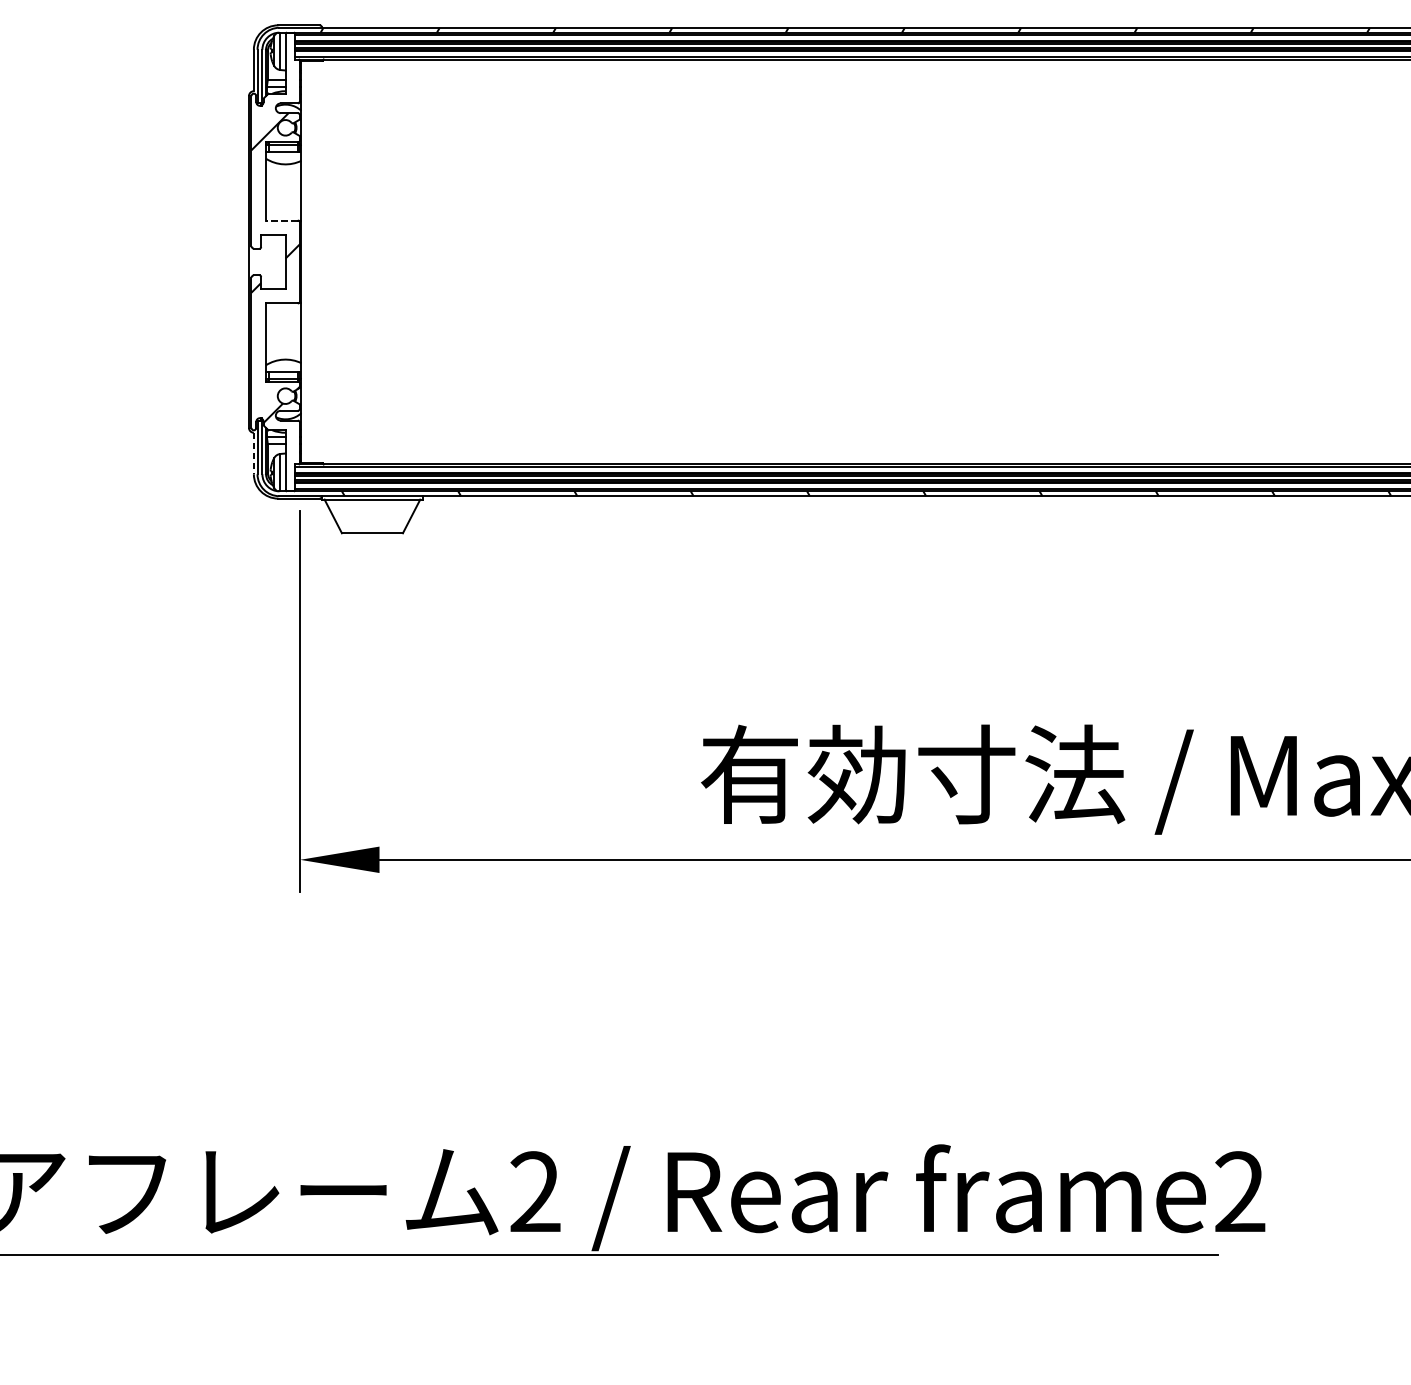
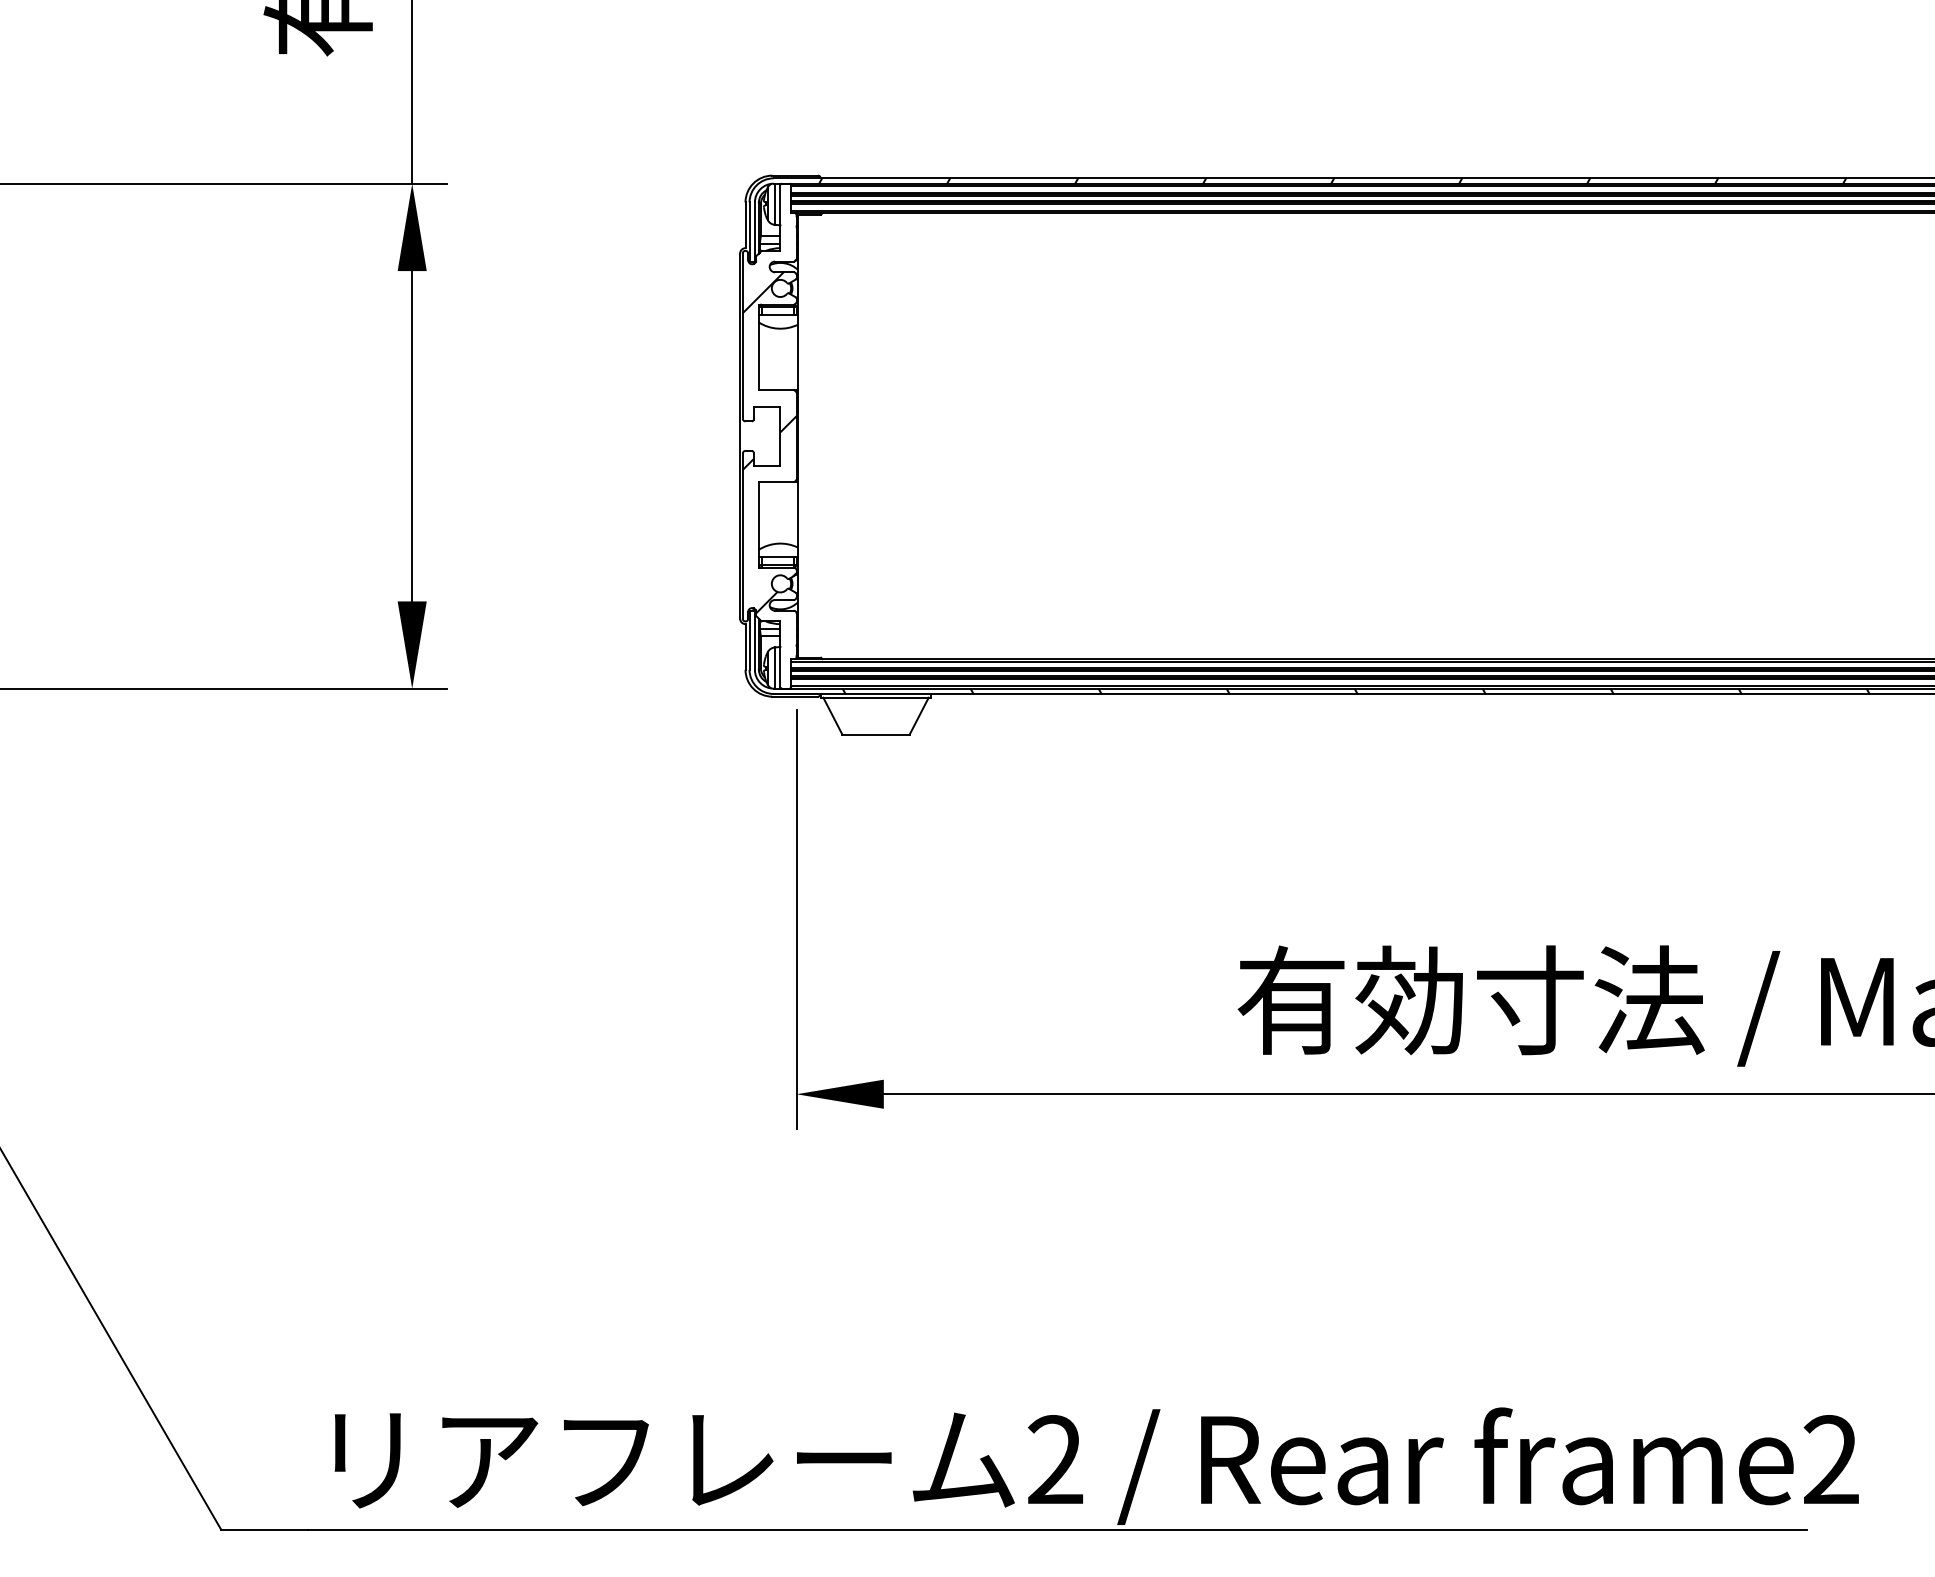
line: (281, 220) -> (775, 390), dashed -> solid
line: (253, 453) -> (745, 646), dashed -> solid

